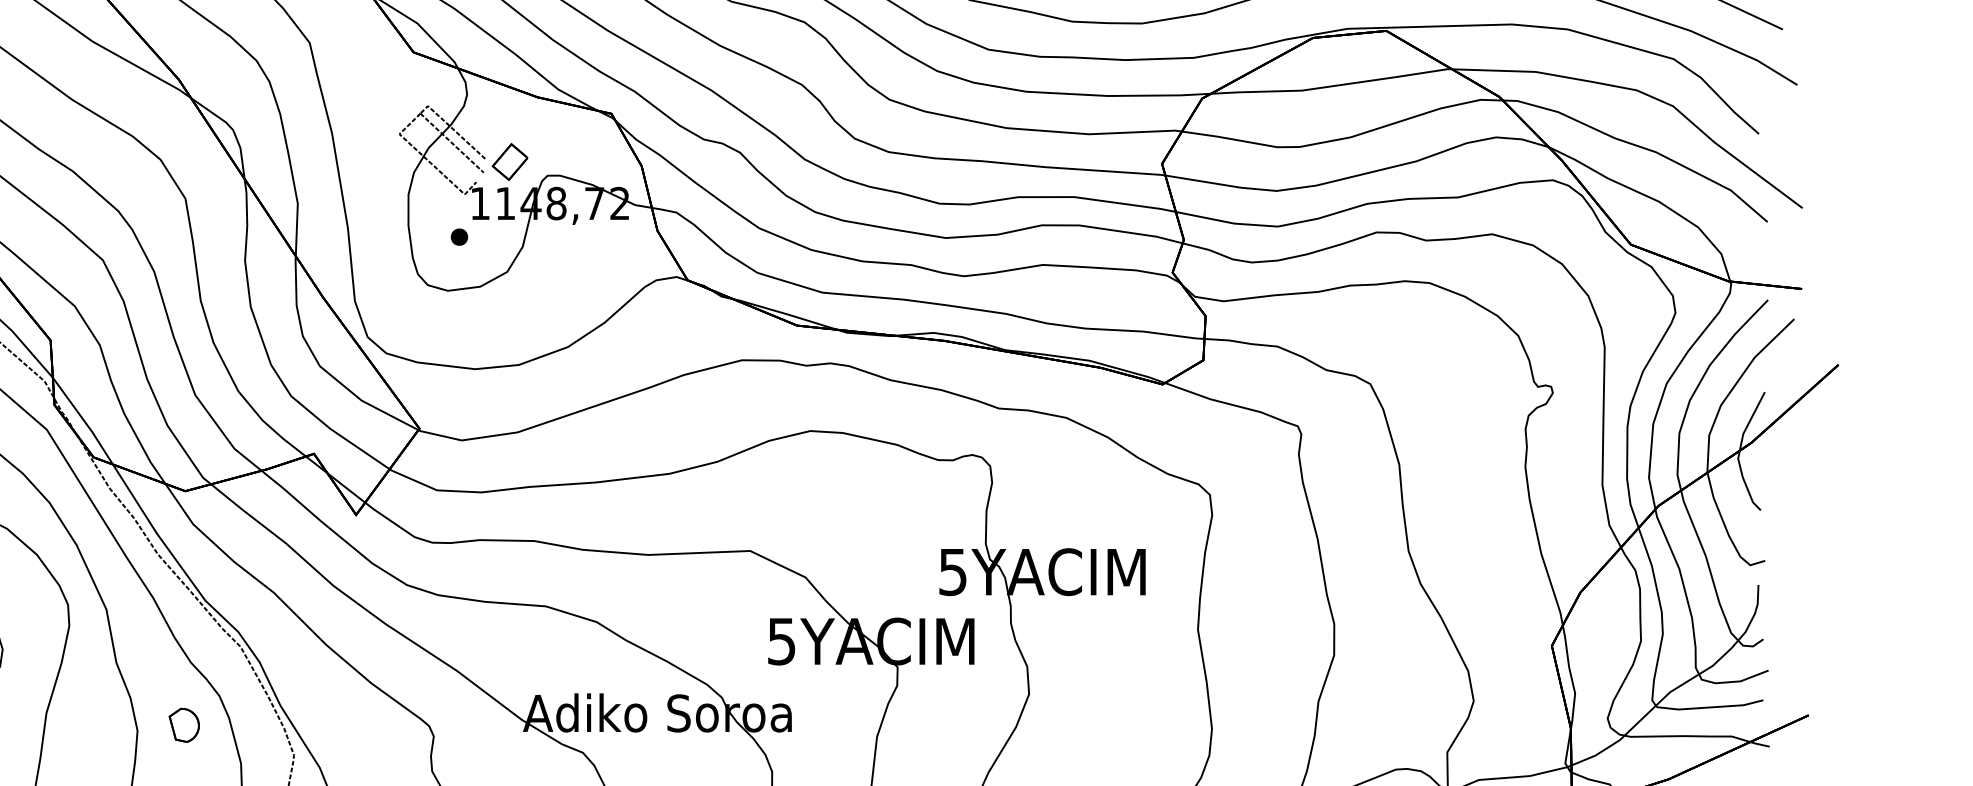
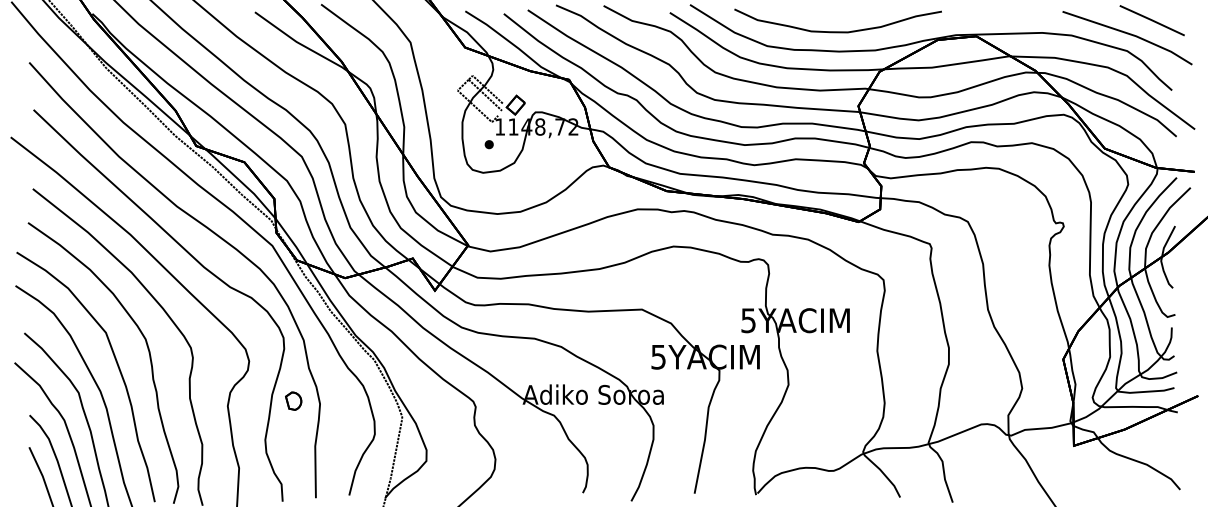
part: (184, 724) -> (293, 400), moved

